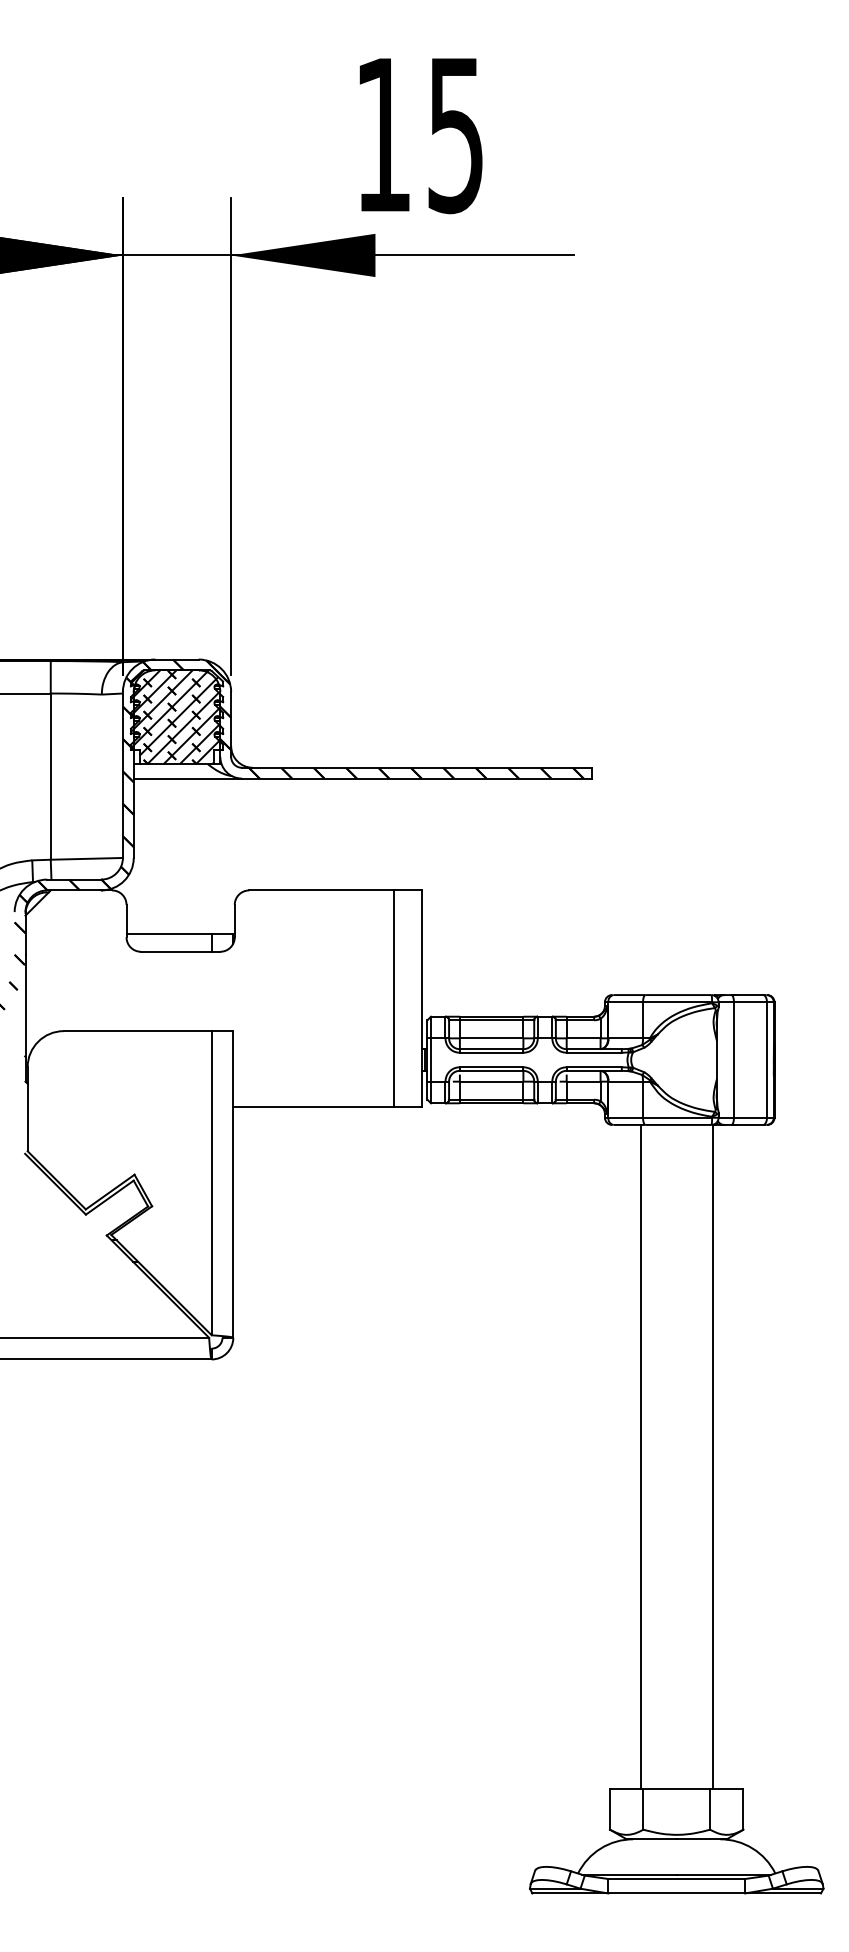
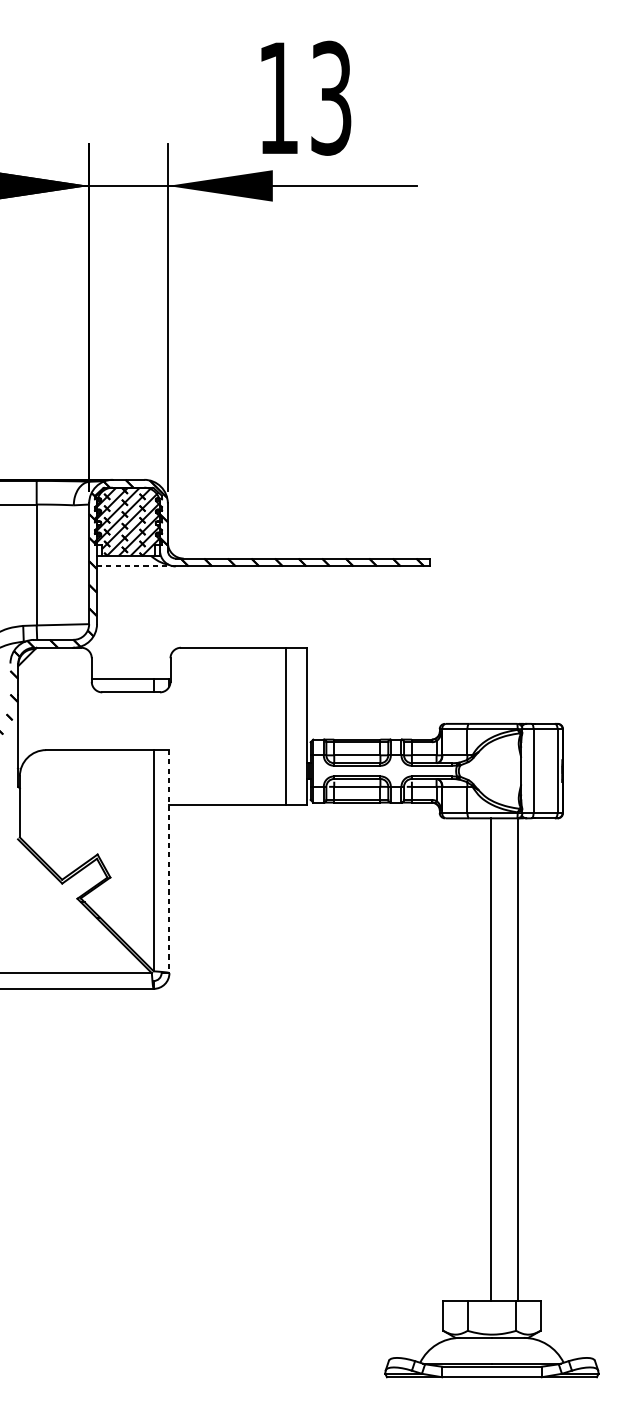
text: (455, 134) -> (331, 97), 15 -> 13
line: (188, 778) -> (136, 566), solid -> dashed
line: (233, 1184) -> (169, 861), solid -> dashed
line: (640, 1456) -> (491, 1059), moved

